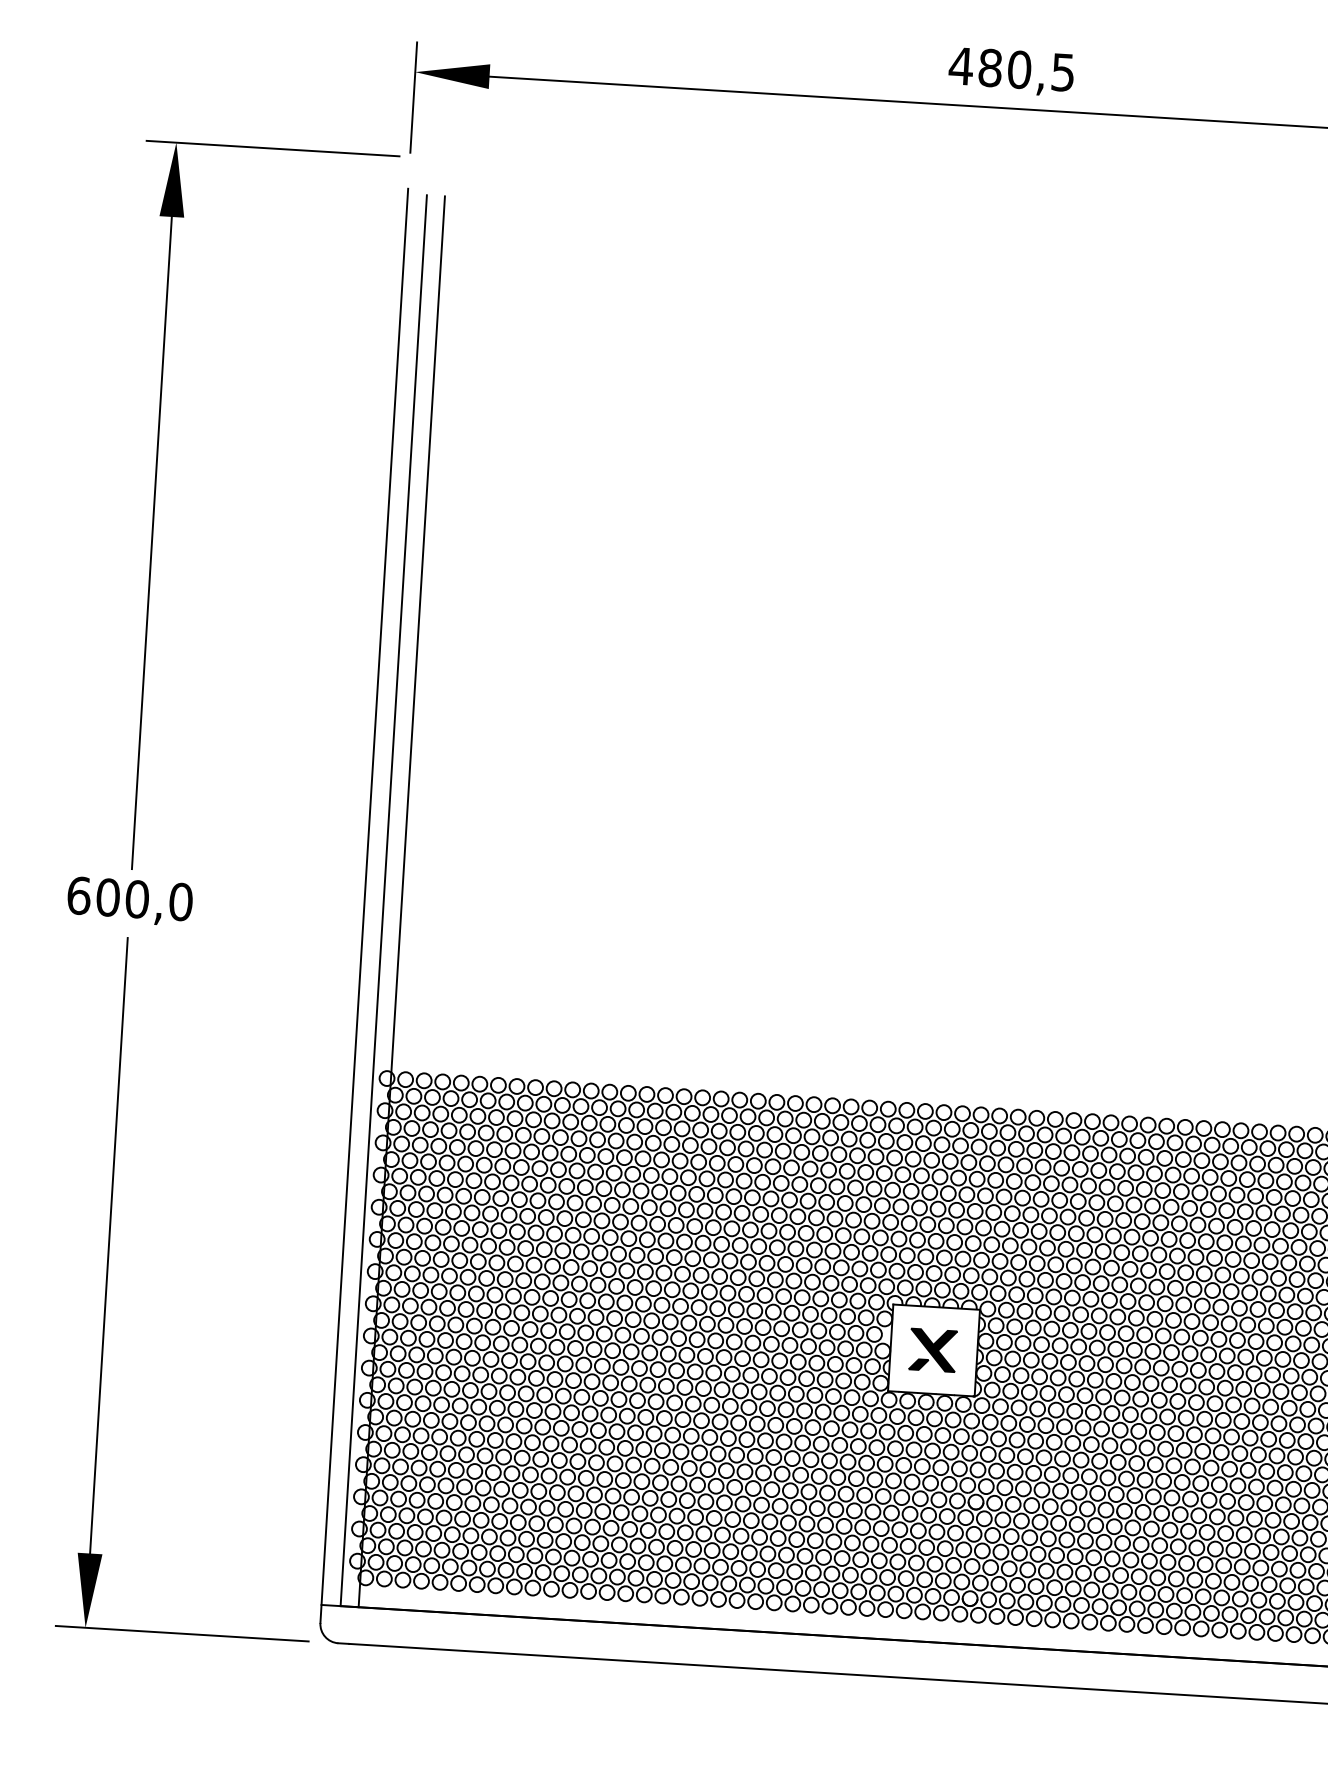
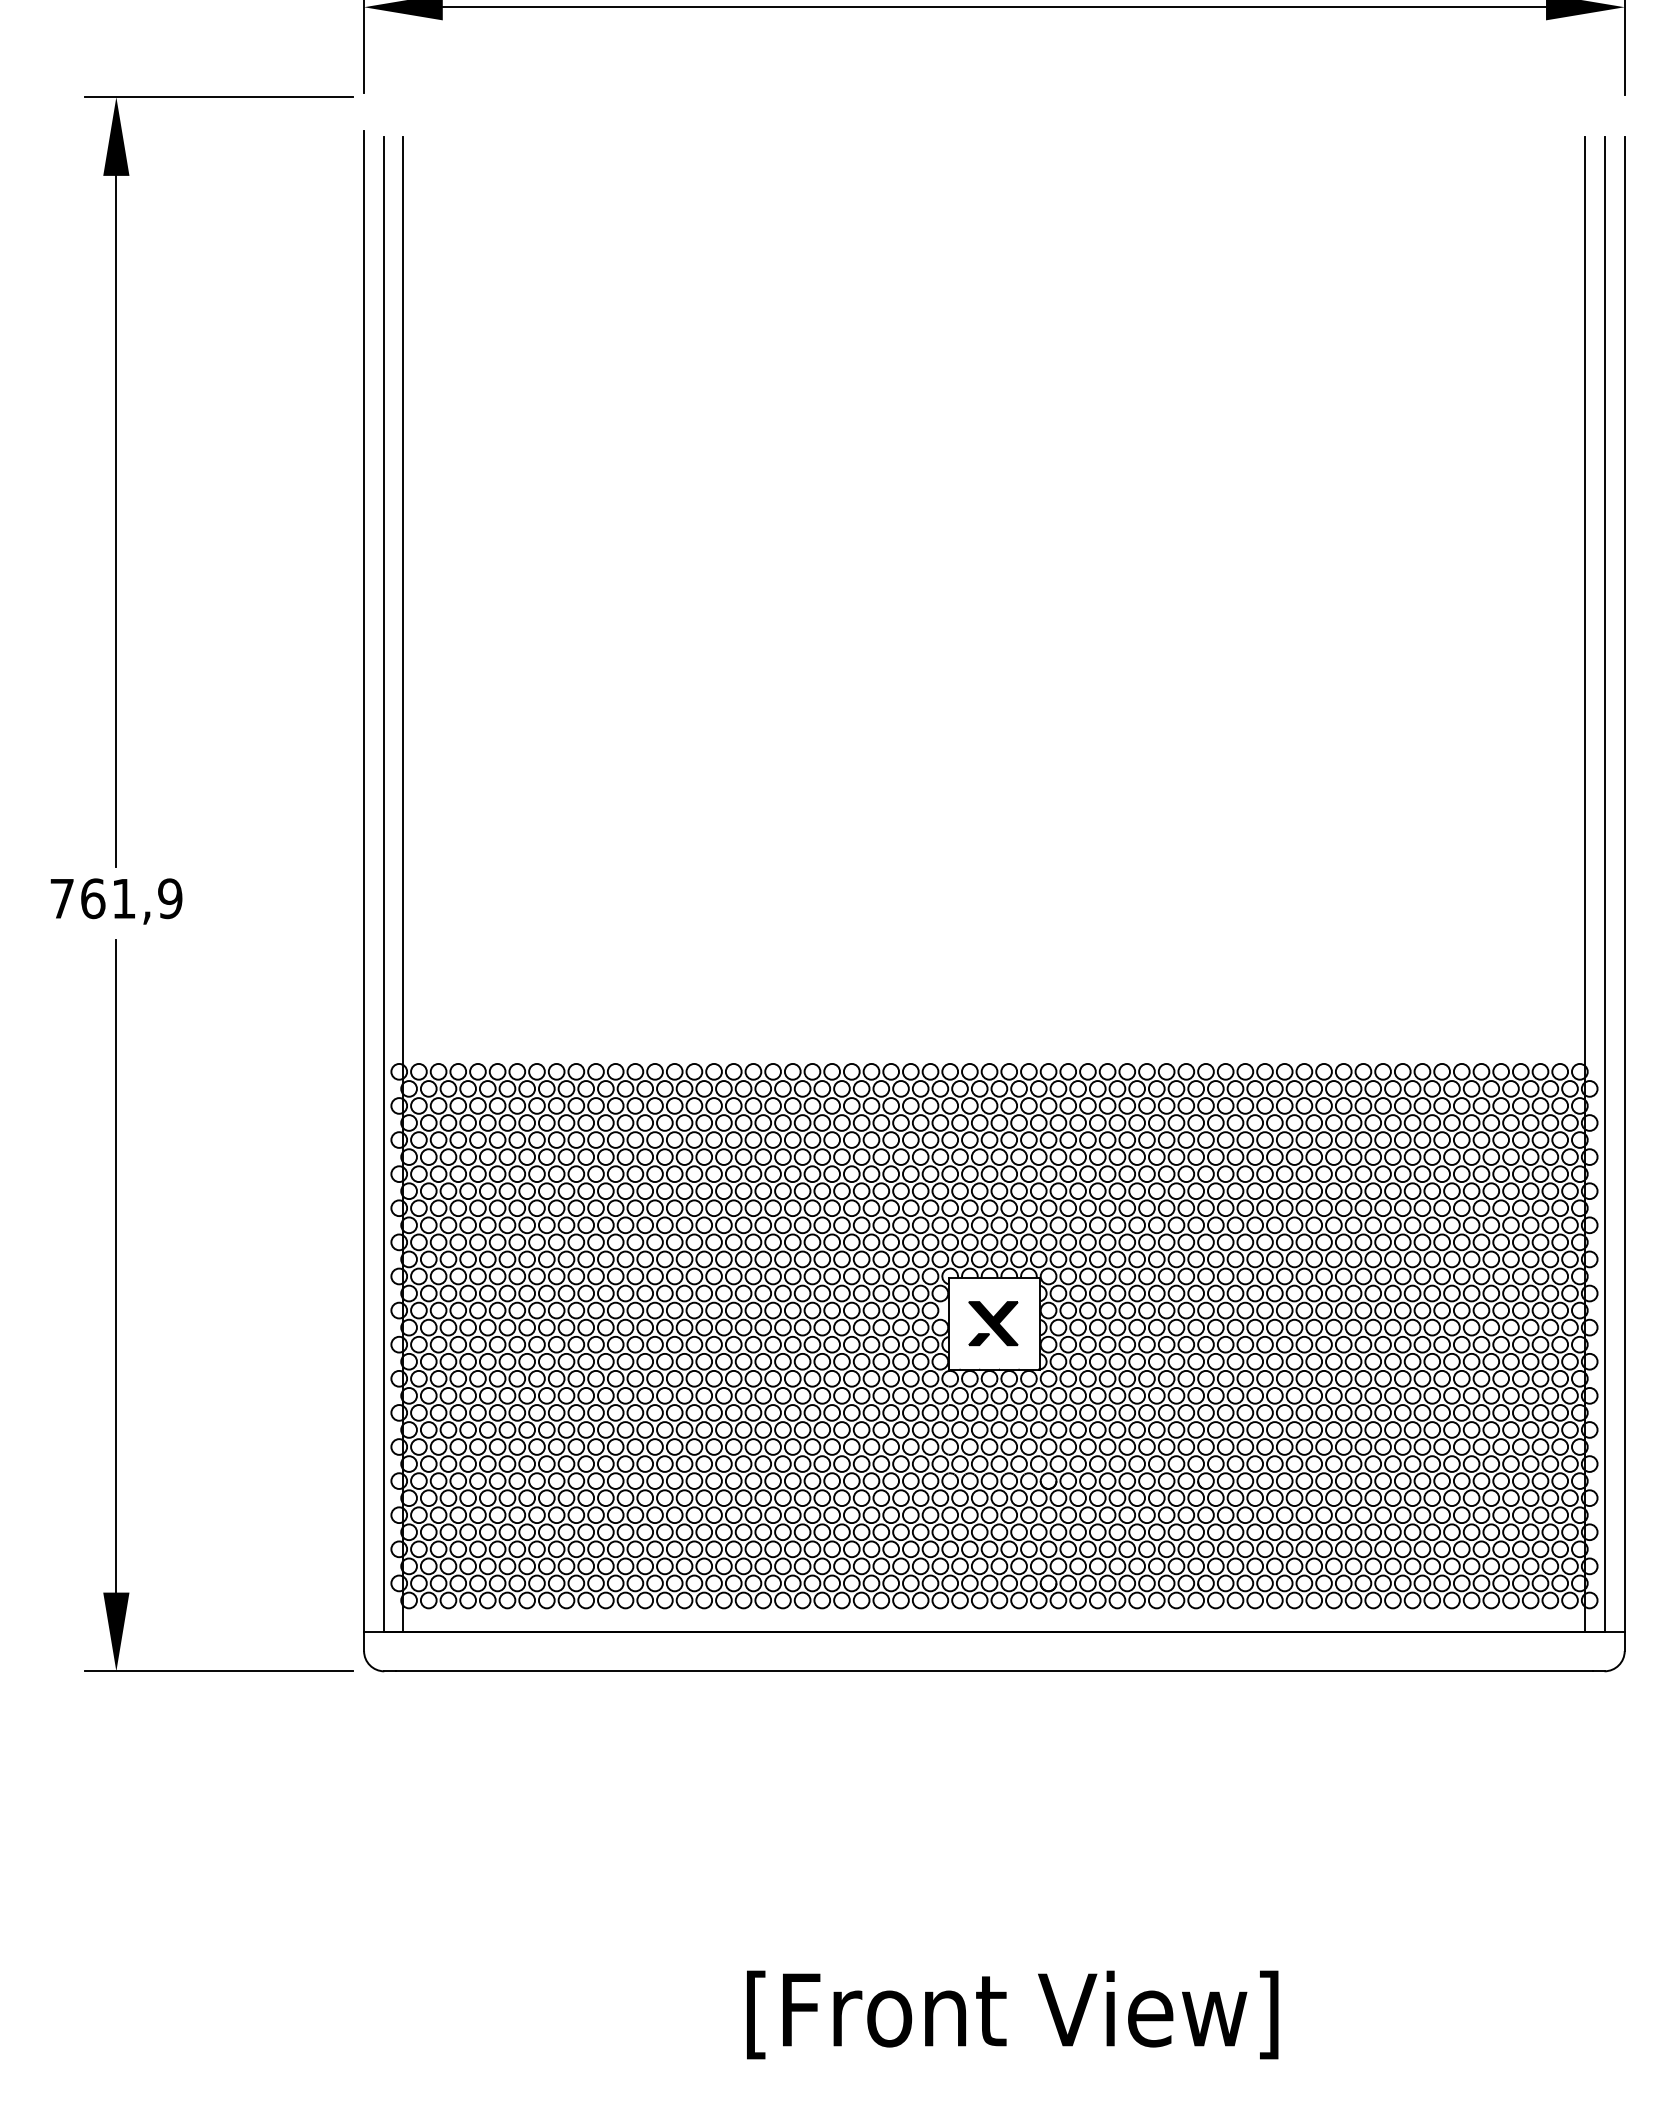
text: (130, 898) -> (116, 898), 600,0 -> 761,9

